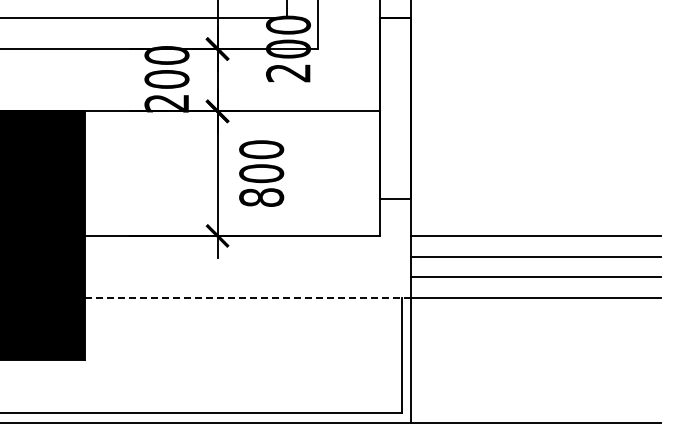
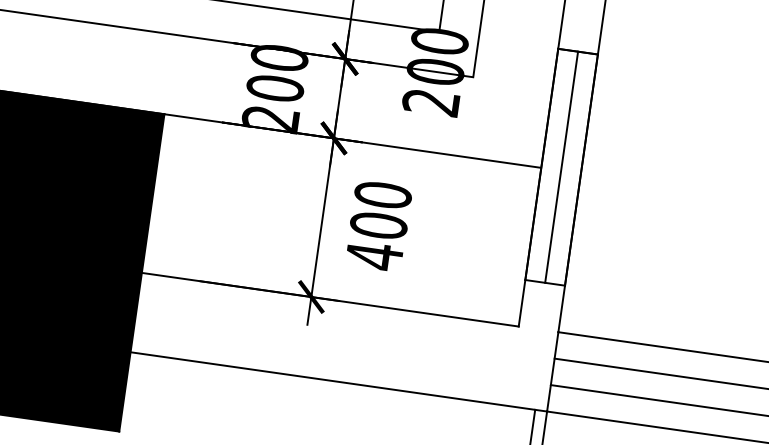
line: (395, 108) -> (561, 166), added
text: (261, 197) -> (374, 256), 800 -> 400
line: (248, 298) -> (339, 382), dashed -> solid

